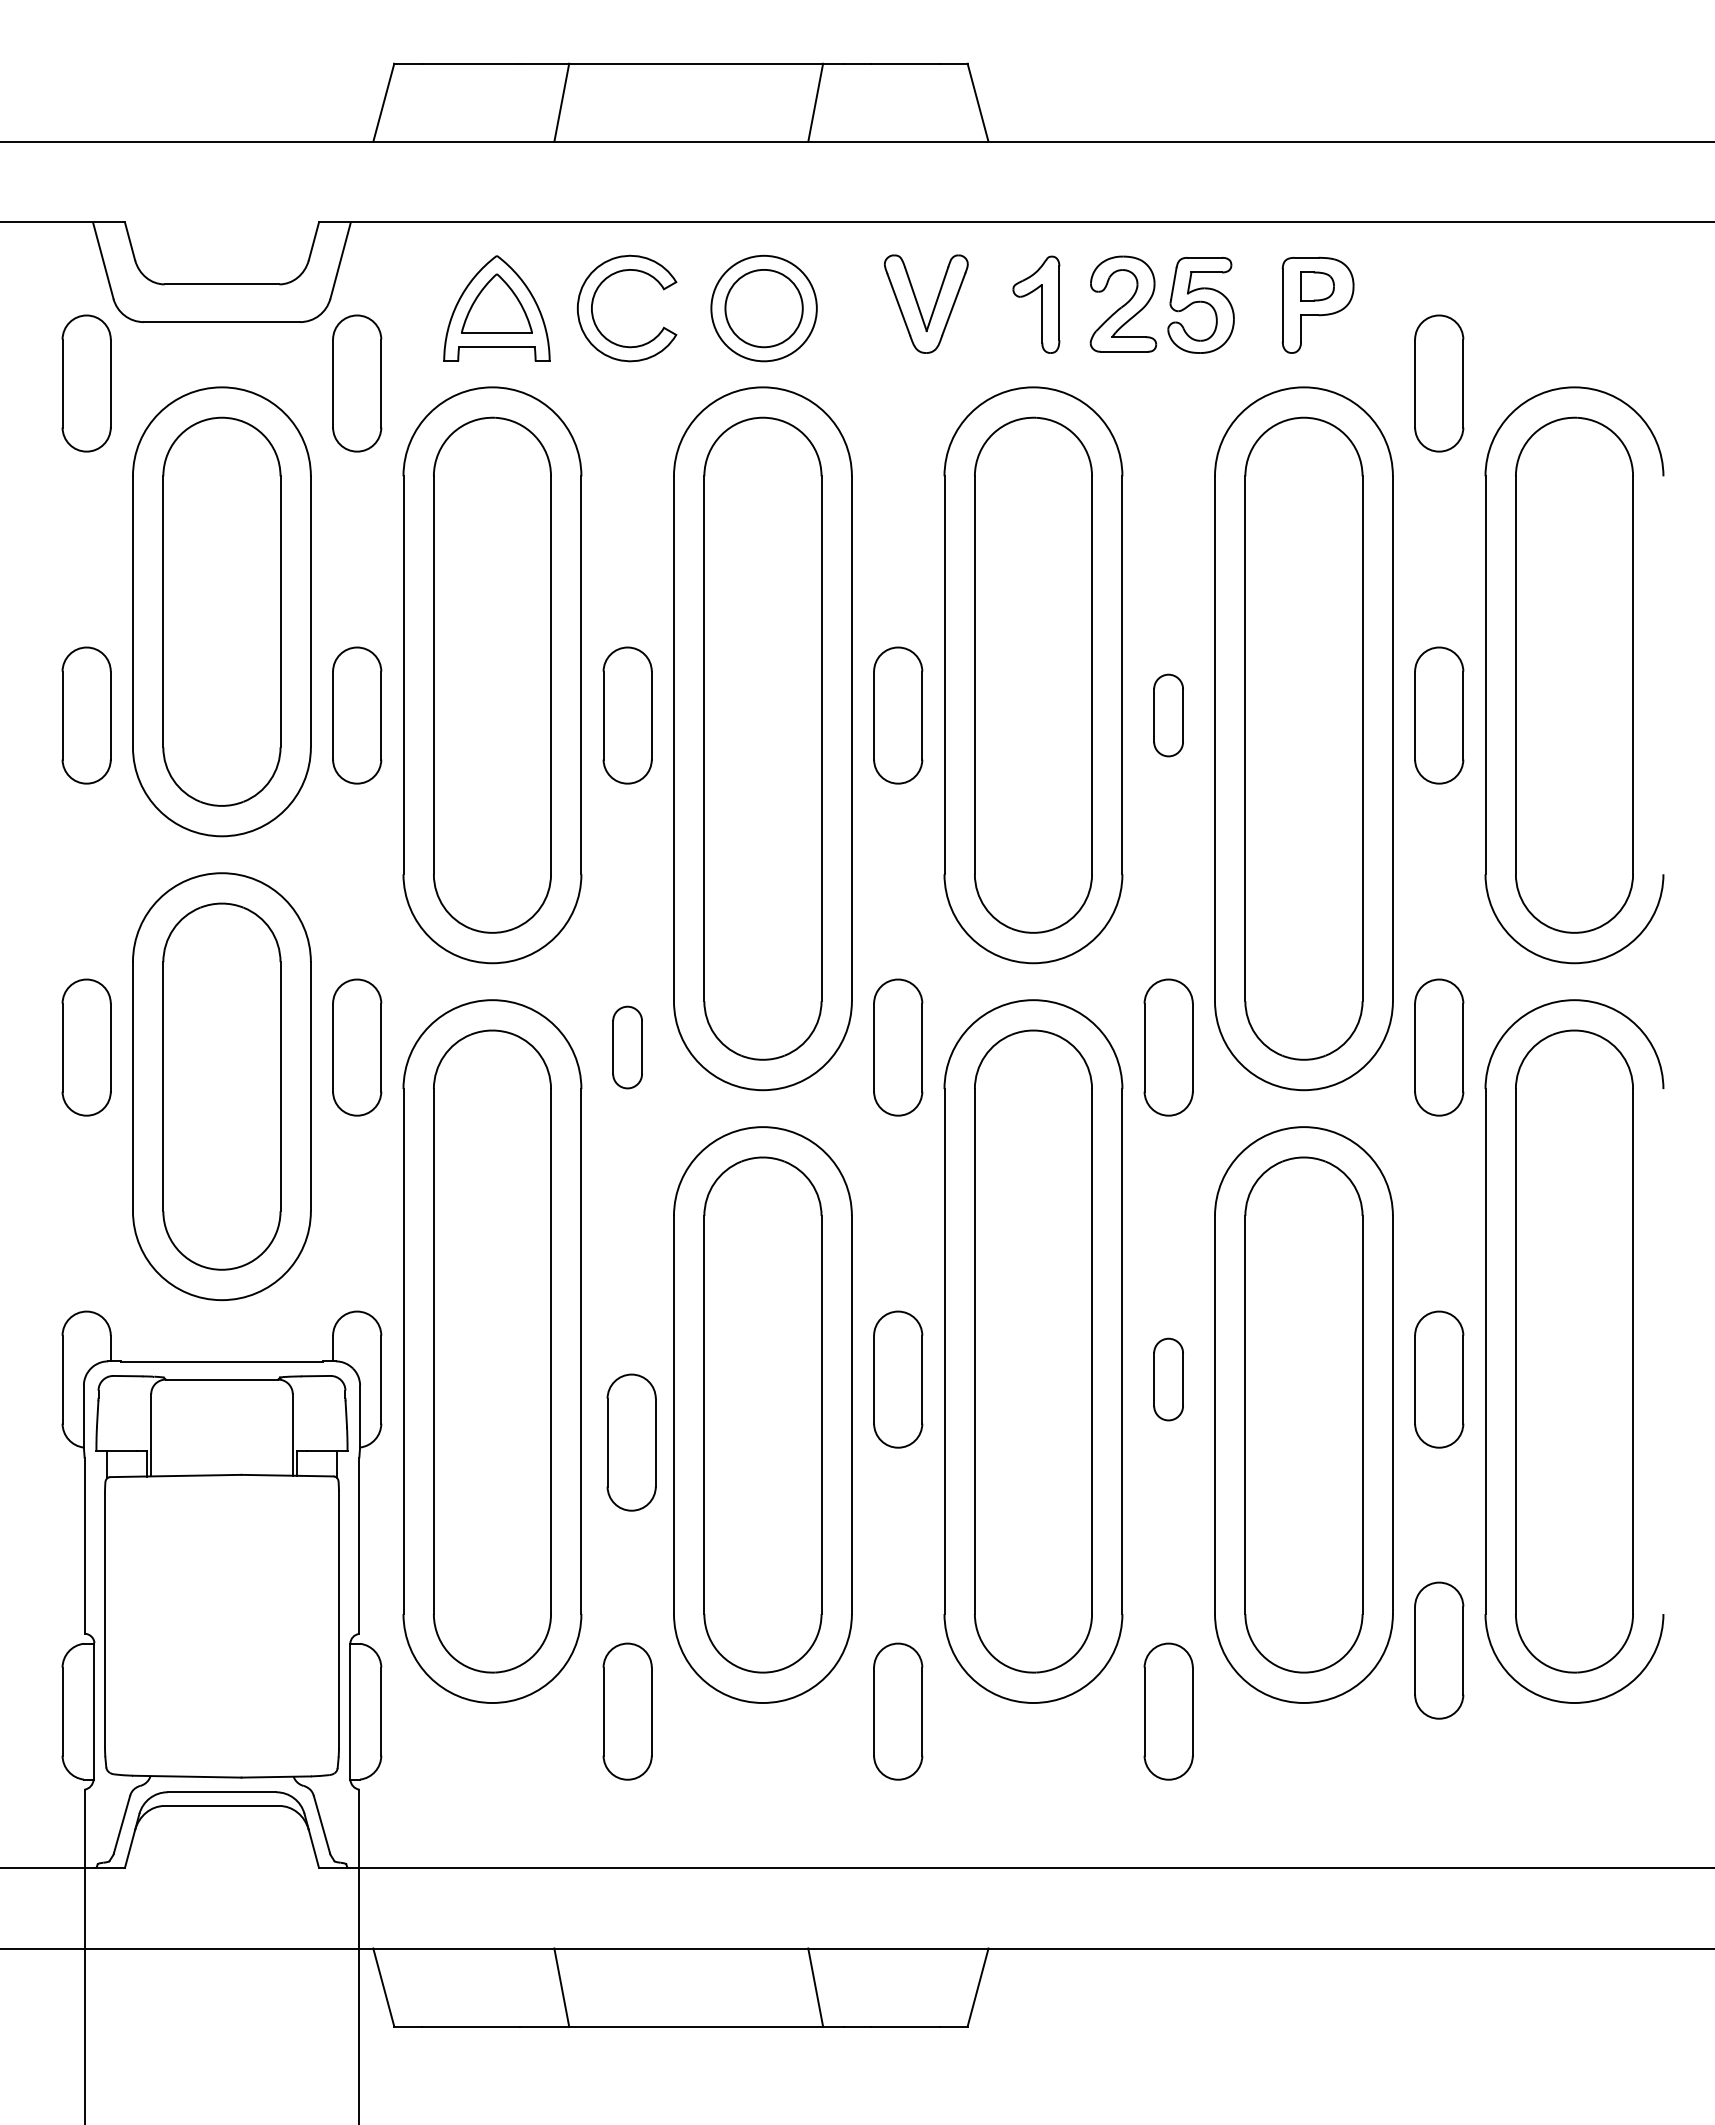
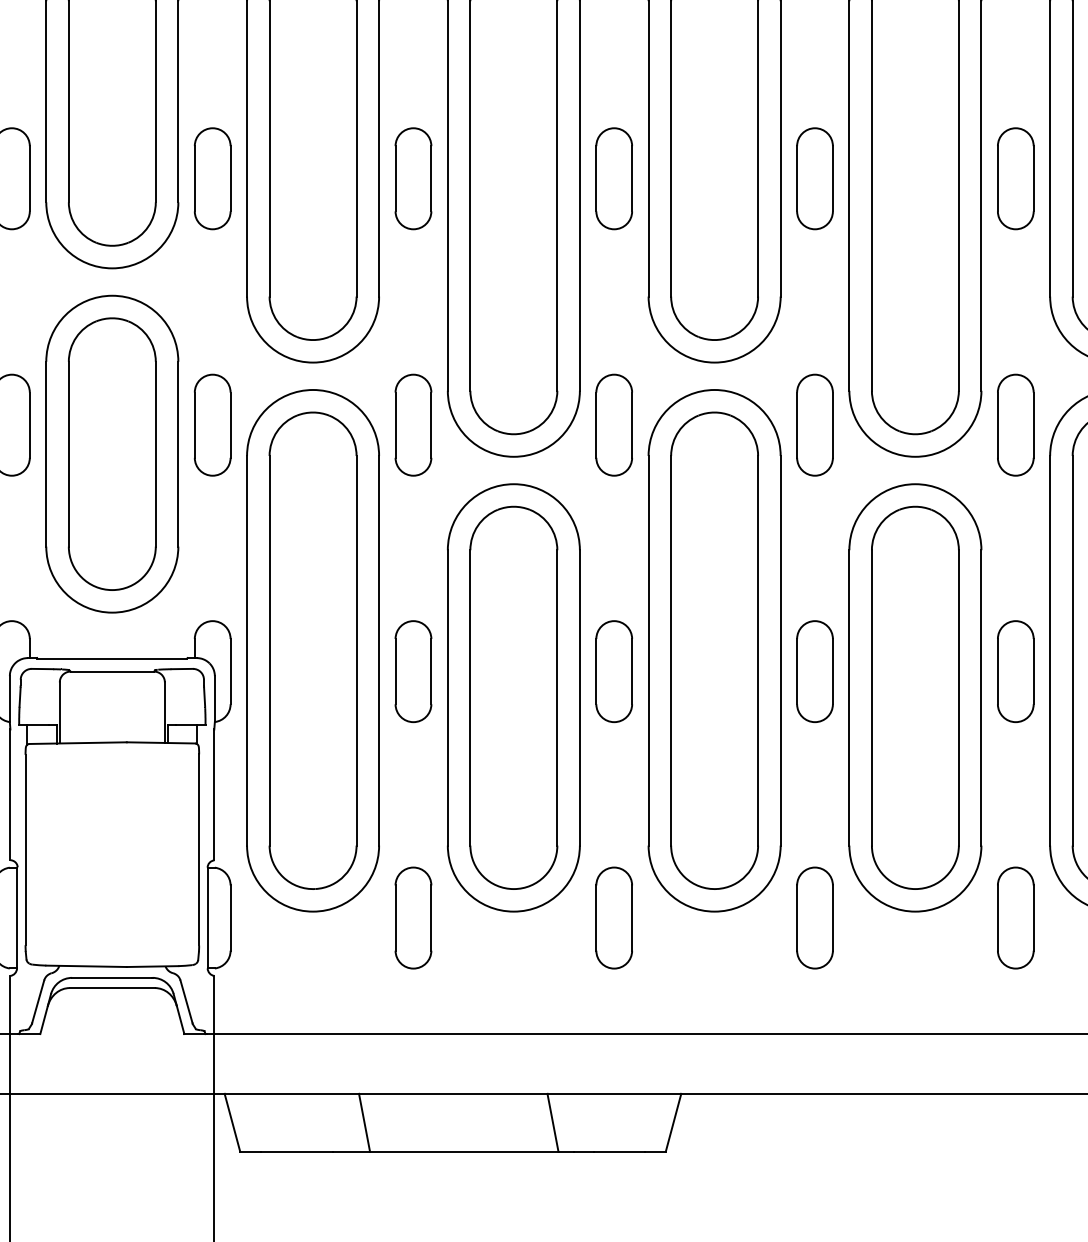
part: (1168, 715) -> (814, 178), size x1.67
part: (627, 1047) -> (413, 425), size x1.67
part: (1168, 1379) -> (814, 671), size x1.67
part: (631, 1442) -> (413, 671), moved
part: (1439, 1650) -> (1015, 917), moved

